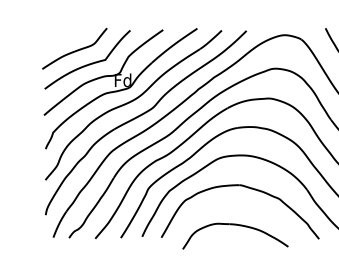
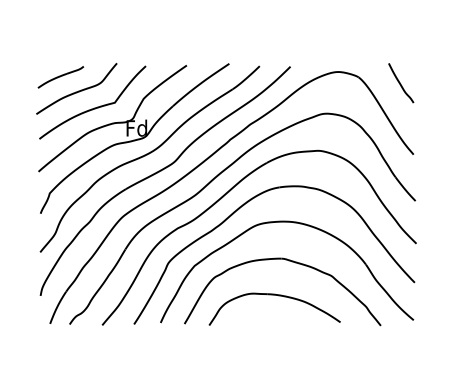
part: (61, 39) -> (60, 77), added
part: (238, 226) -> (278, 296), moved

